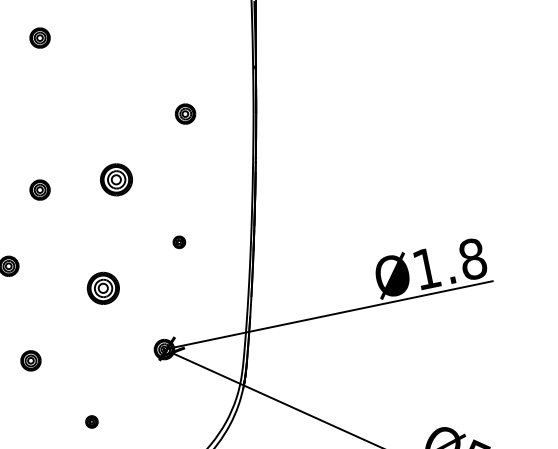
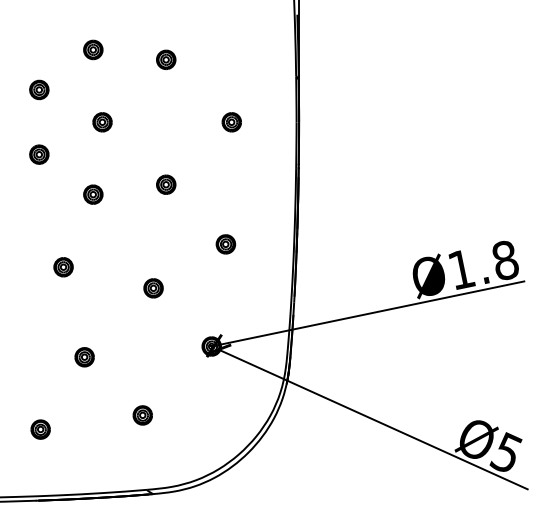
part: (116, 48) -> (166, 59), added
part: (49, 114) -> (102, 122), added
part: (116, 179) -> (166, 184), size x0.62
part: (178, 242) -> (225, 244), size x1.67
part: (103, 288) -> (153, 288), size x0.62
part: (91, 422) -> (142, 415), size x1.67

